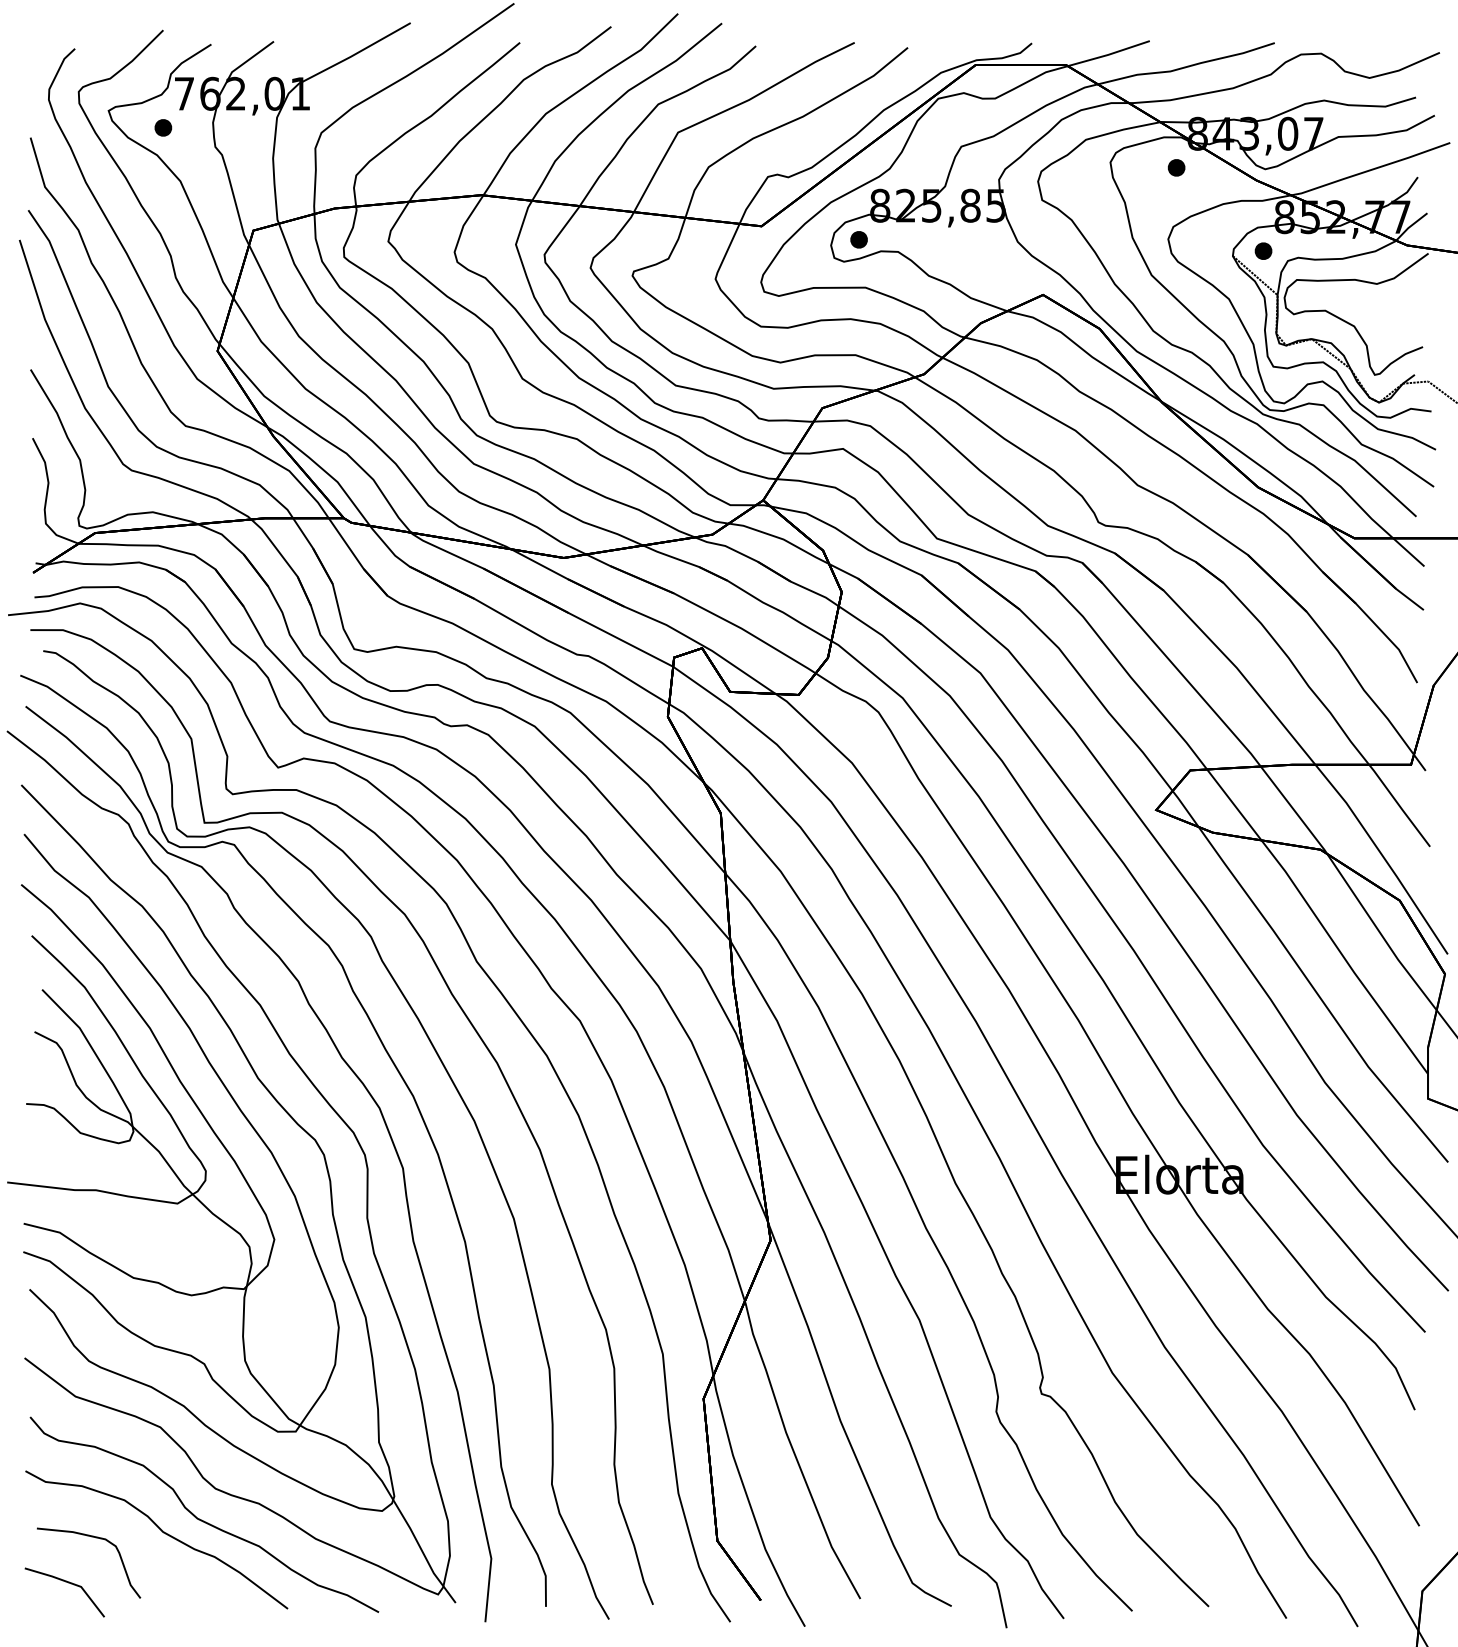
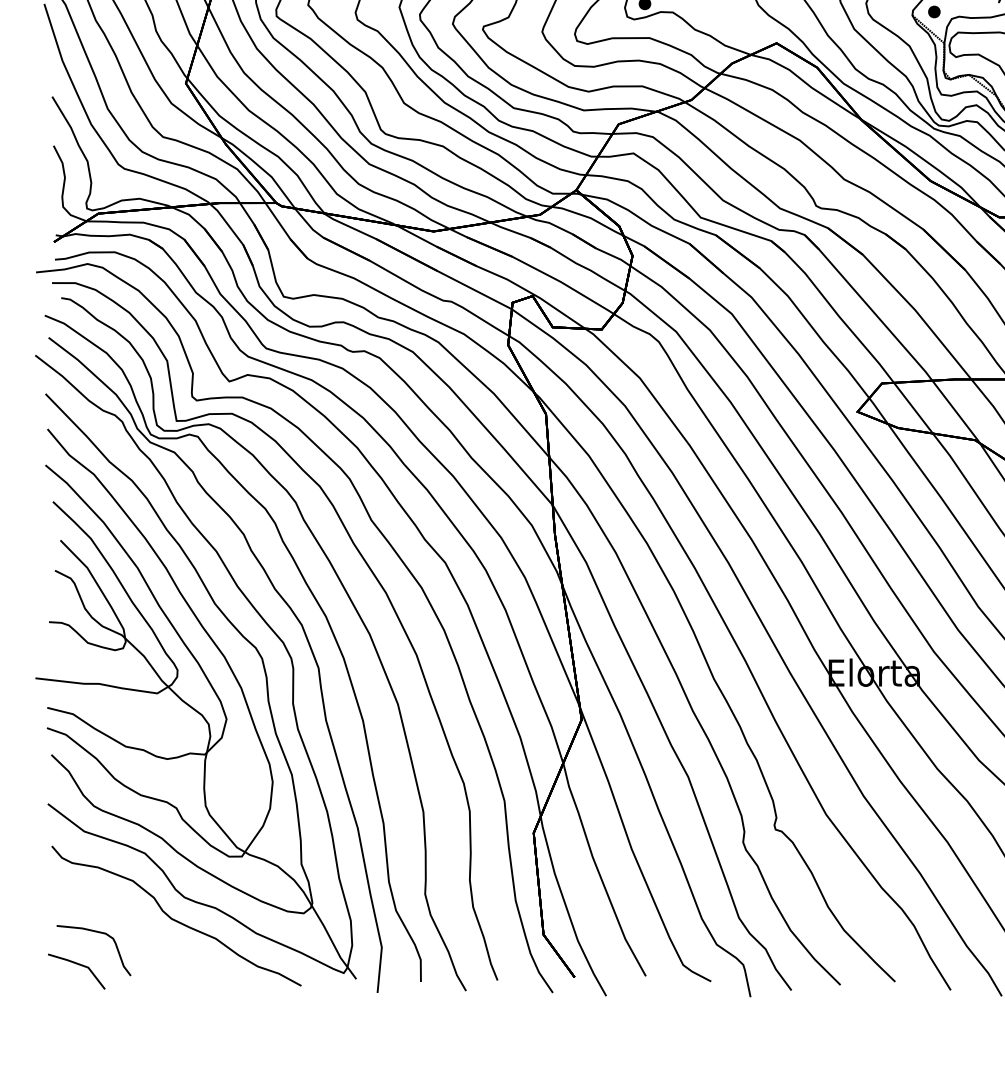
curve: (162, 1532) -> (146, 928), removed

